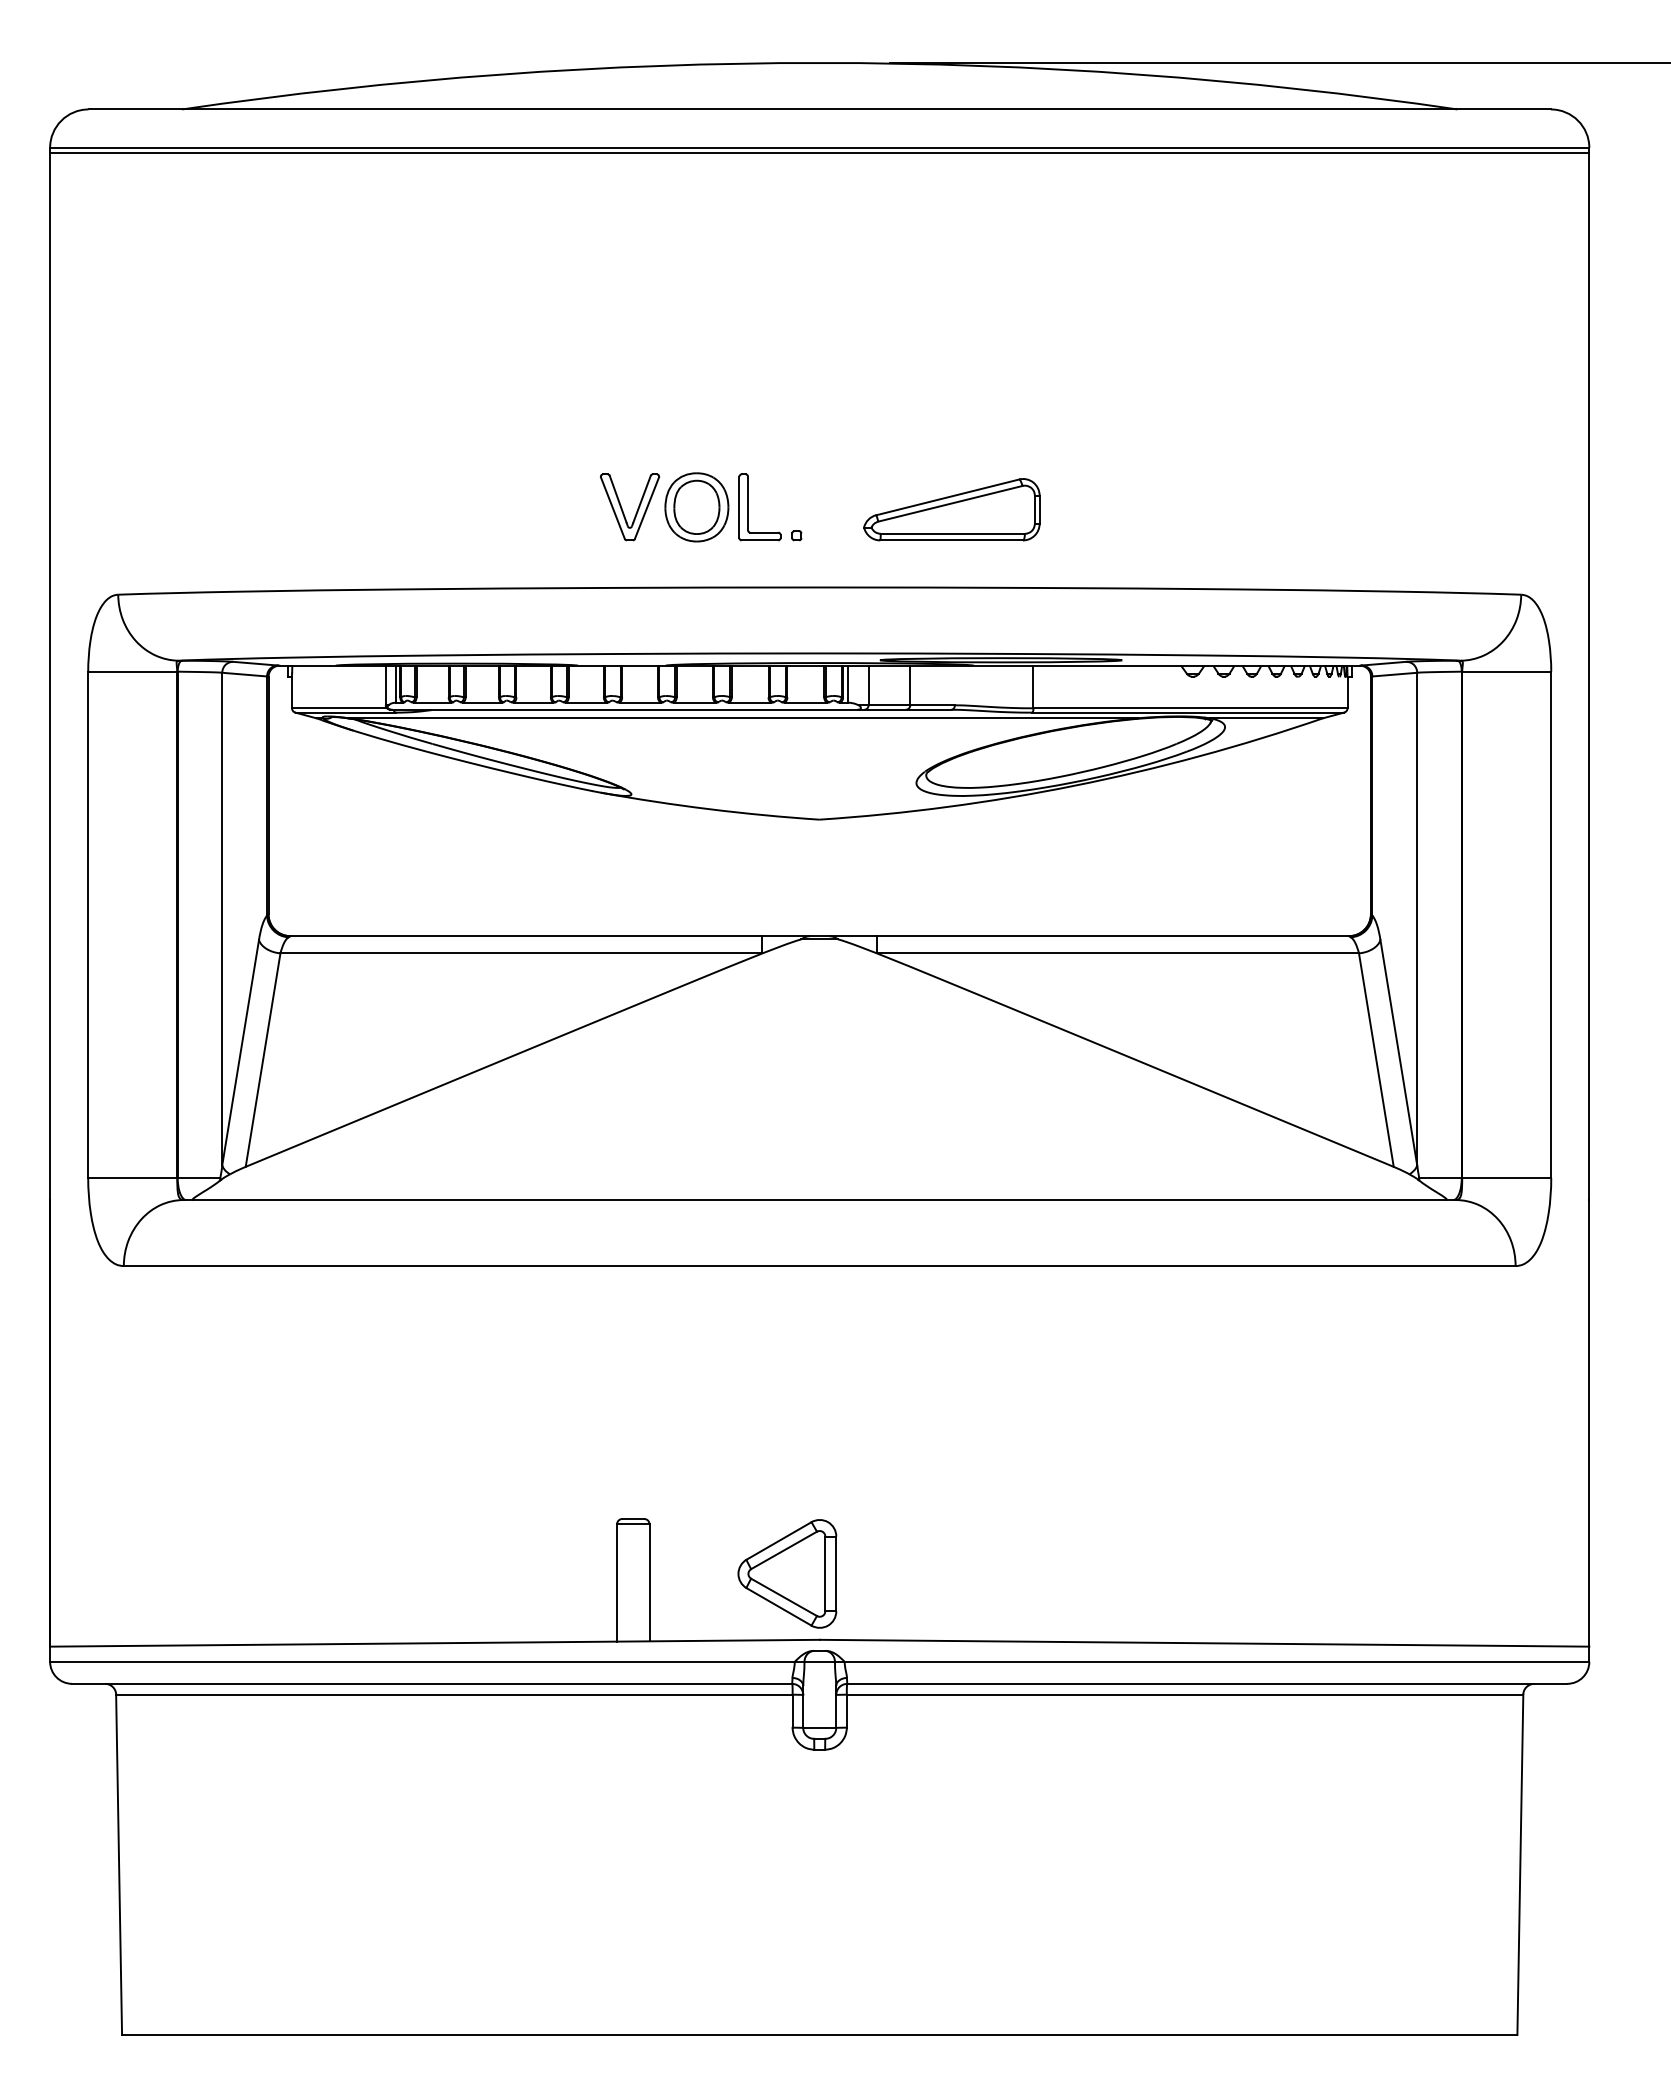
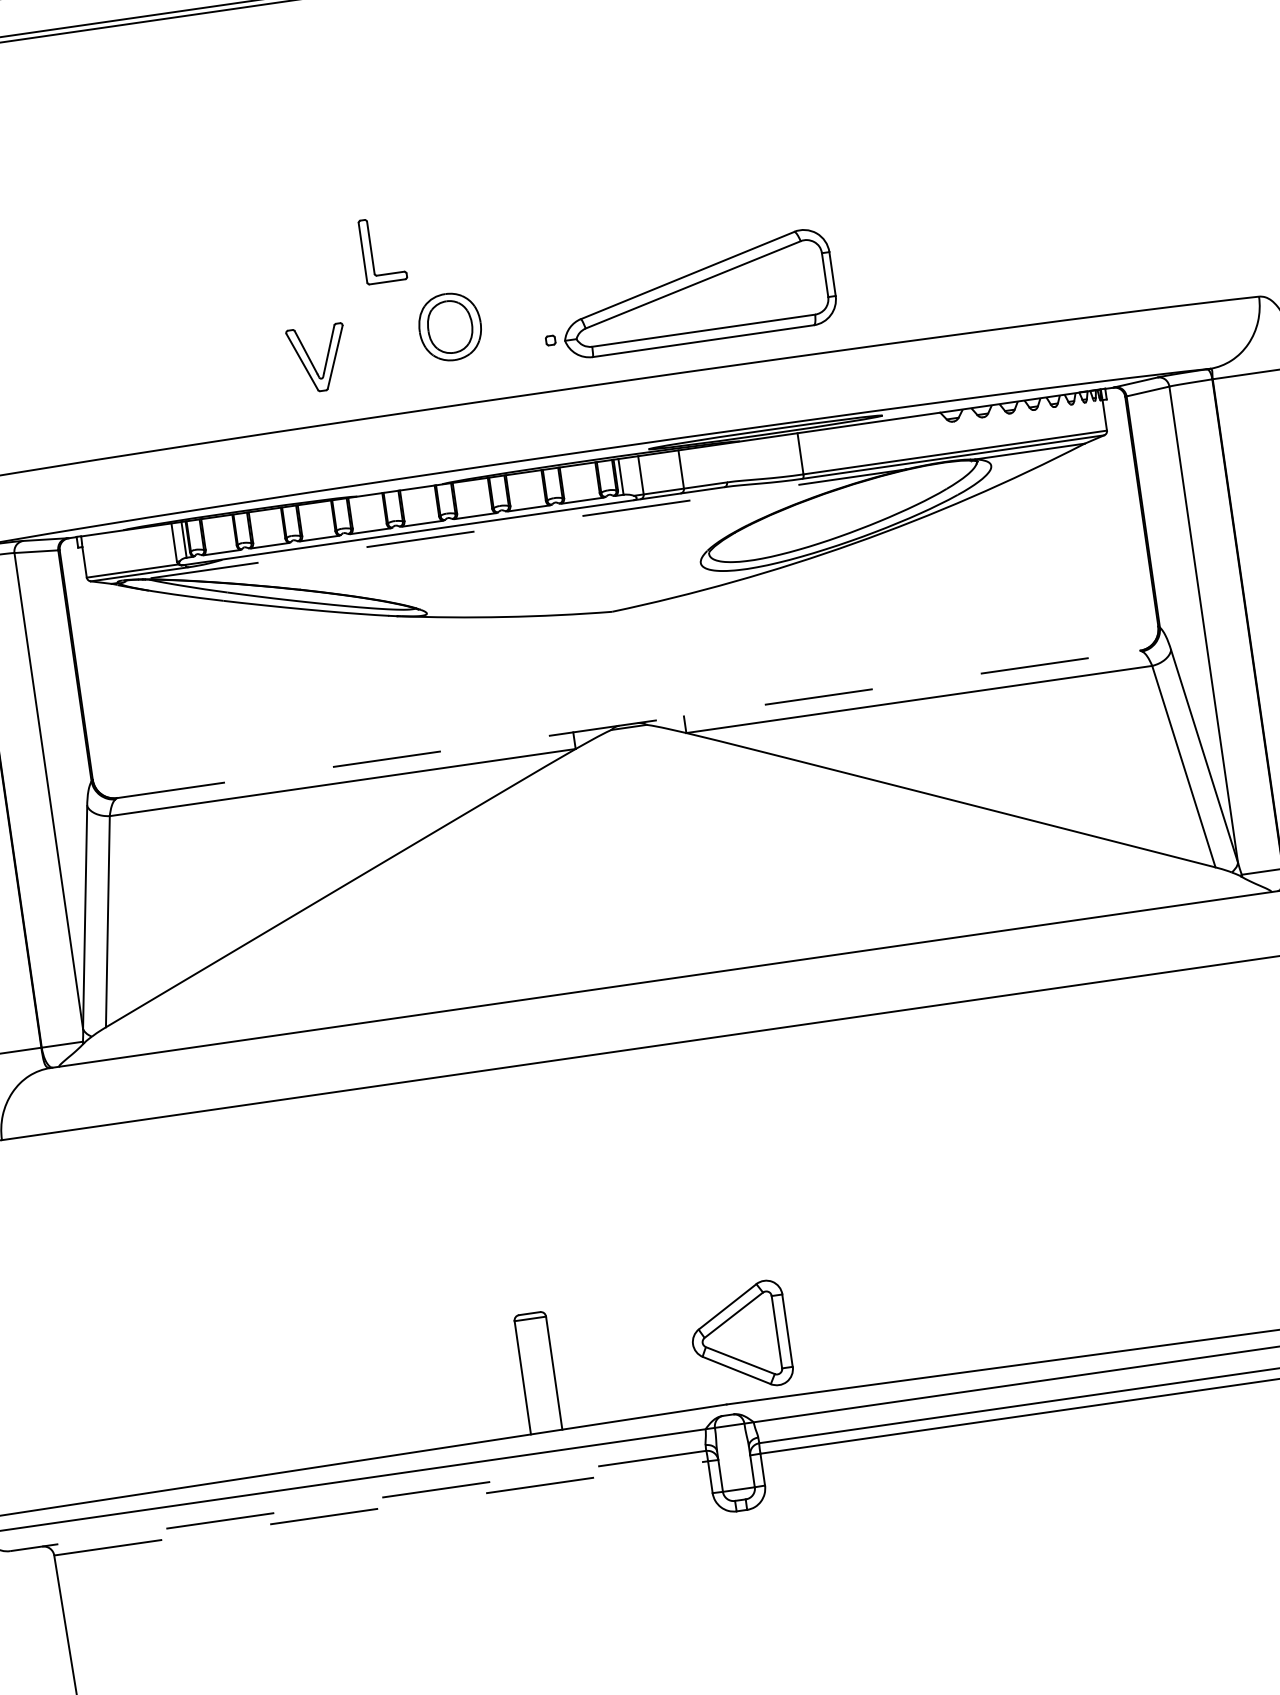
part: (748, 507) -> (371, 251), moved
part: (951, 509) -> (696, 293), size x1.6
part: (623, 510) -> (312, 362), moved
line: (743, 718) -> (524, 524), solid -> dashed
line: (820, 936) -> (629, 724), solid -> dashed
part: (787, 1573) -> (740, 1337), moved
line: (431, 1683) -> (357, 1500), solid -> dashed
line: (454, 1694) -> (381, 1508), solid -> dashed

